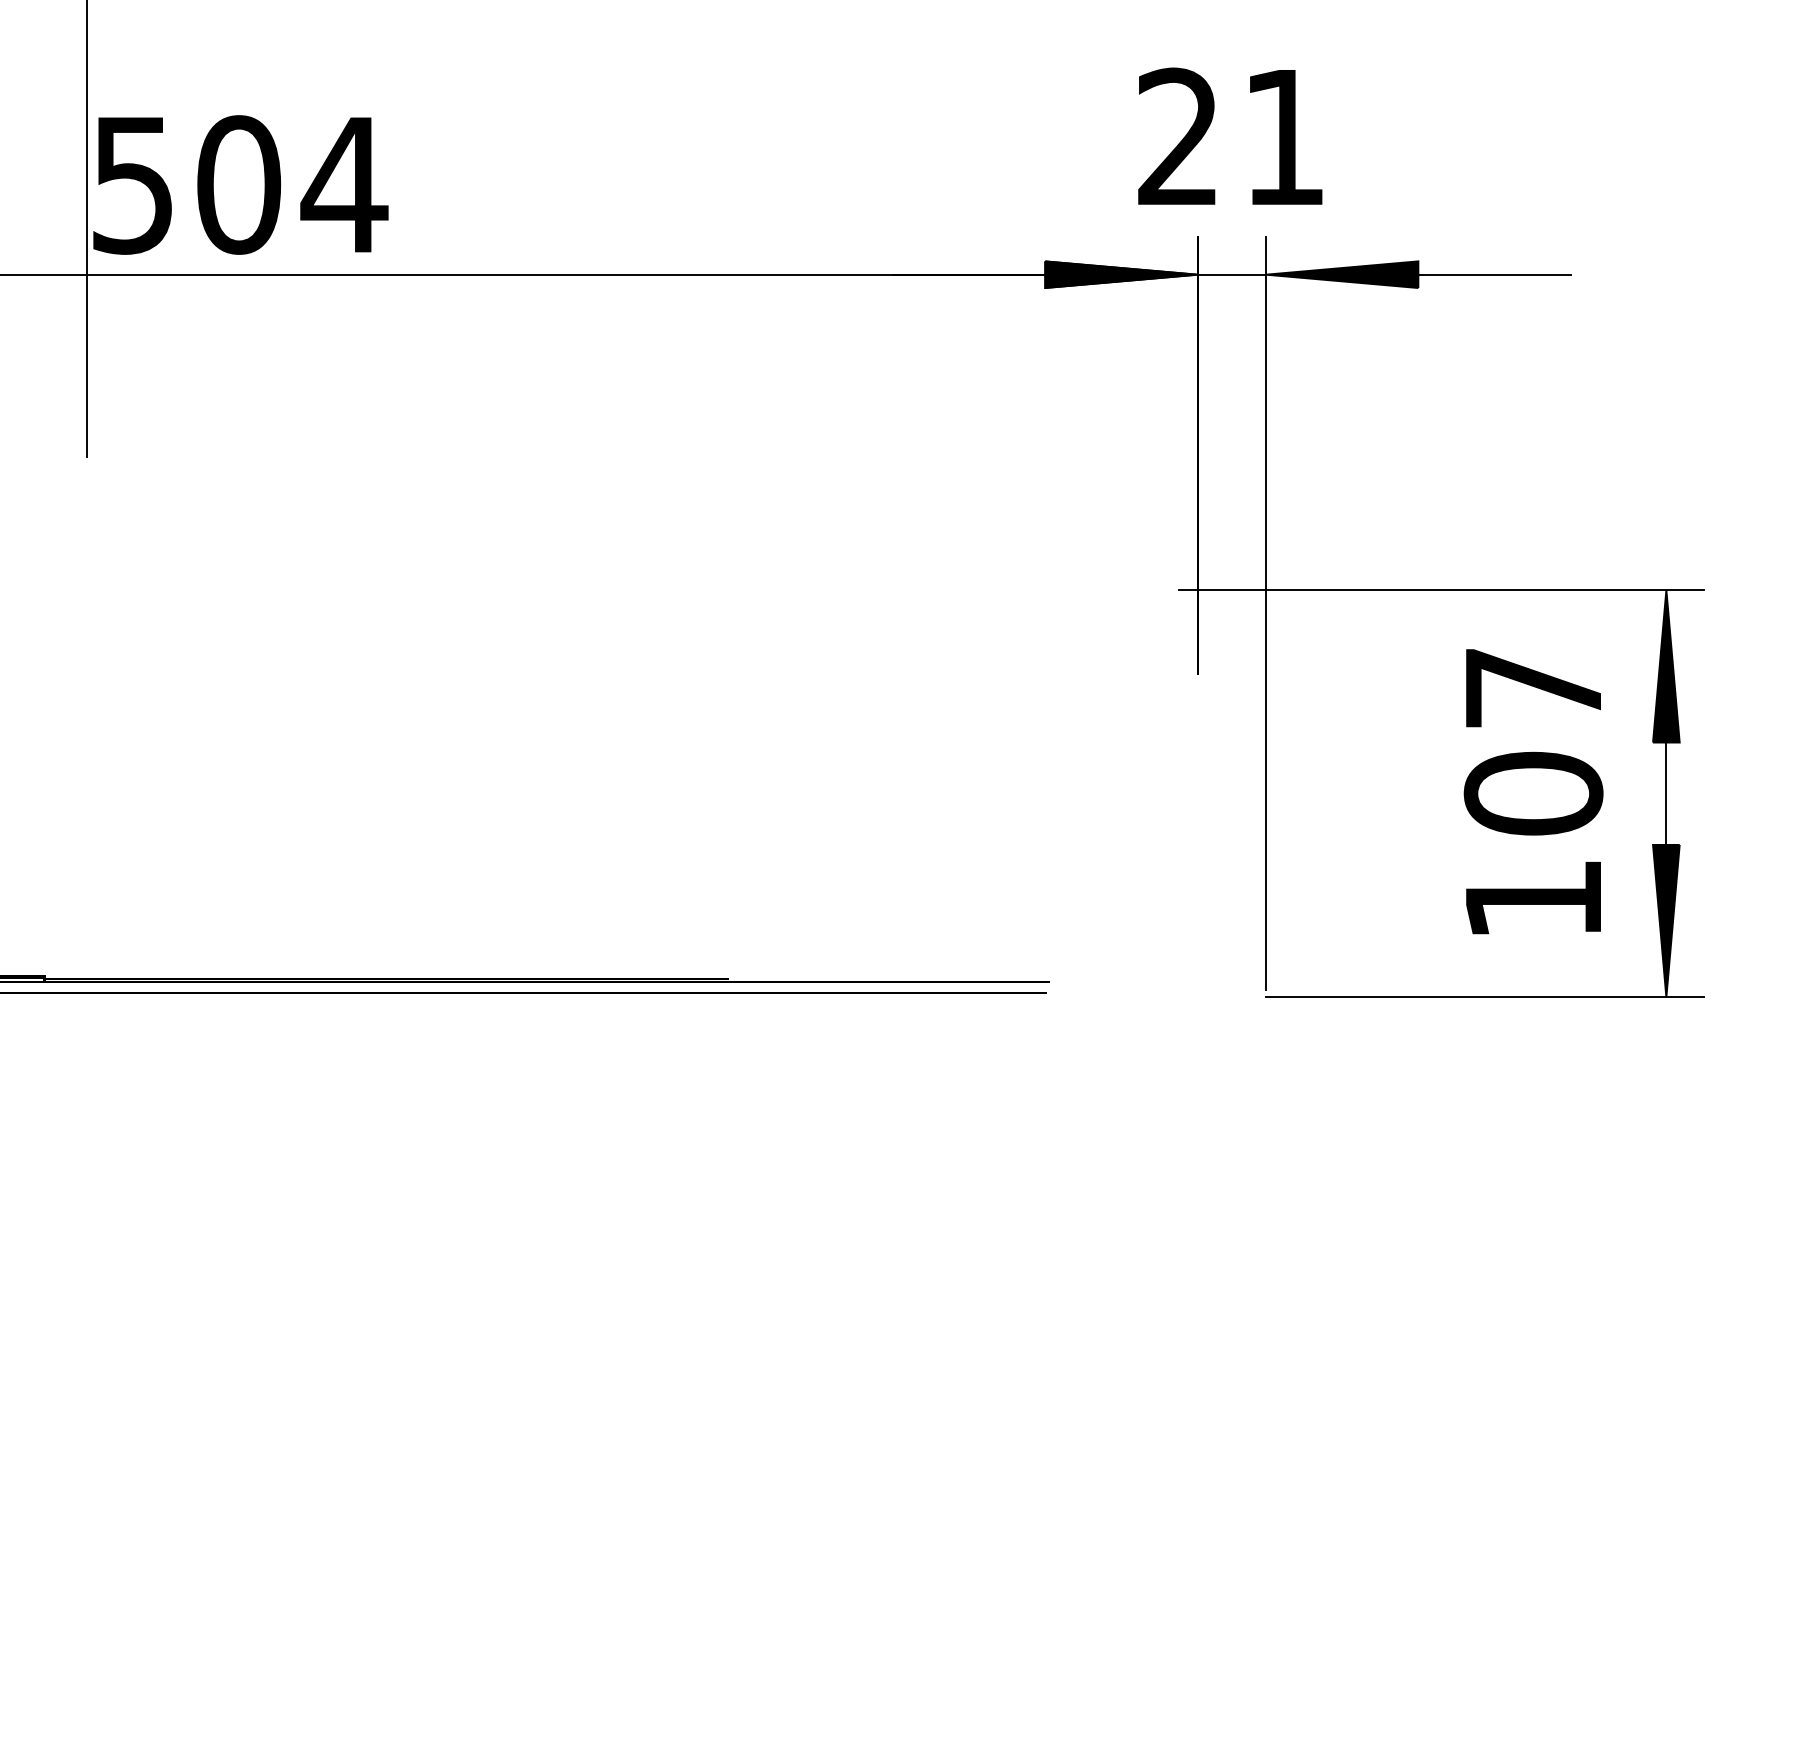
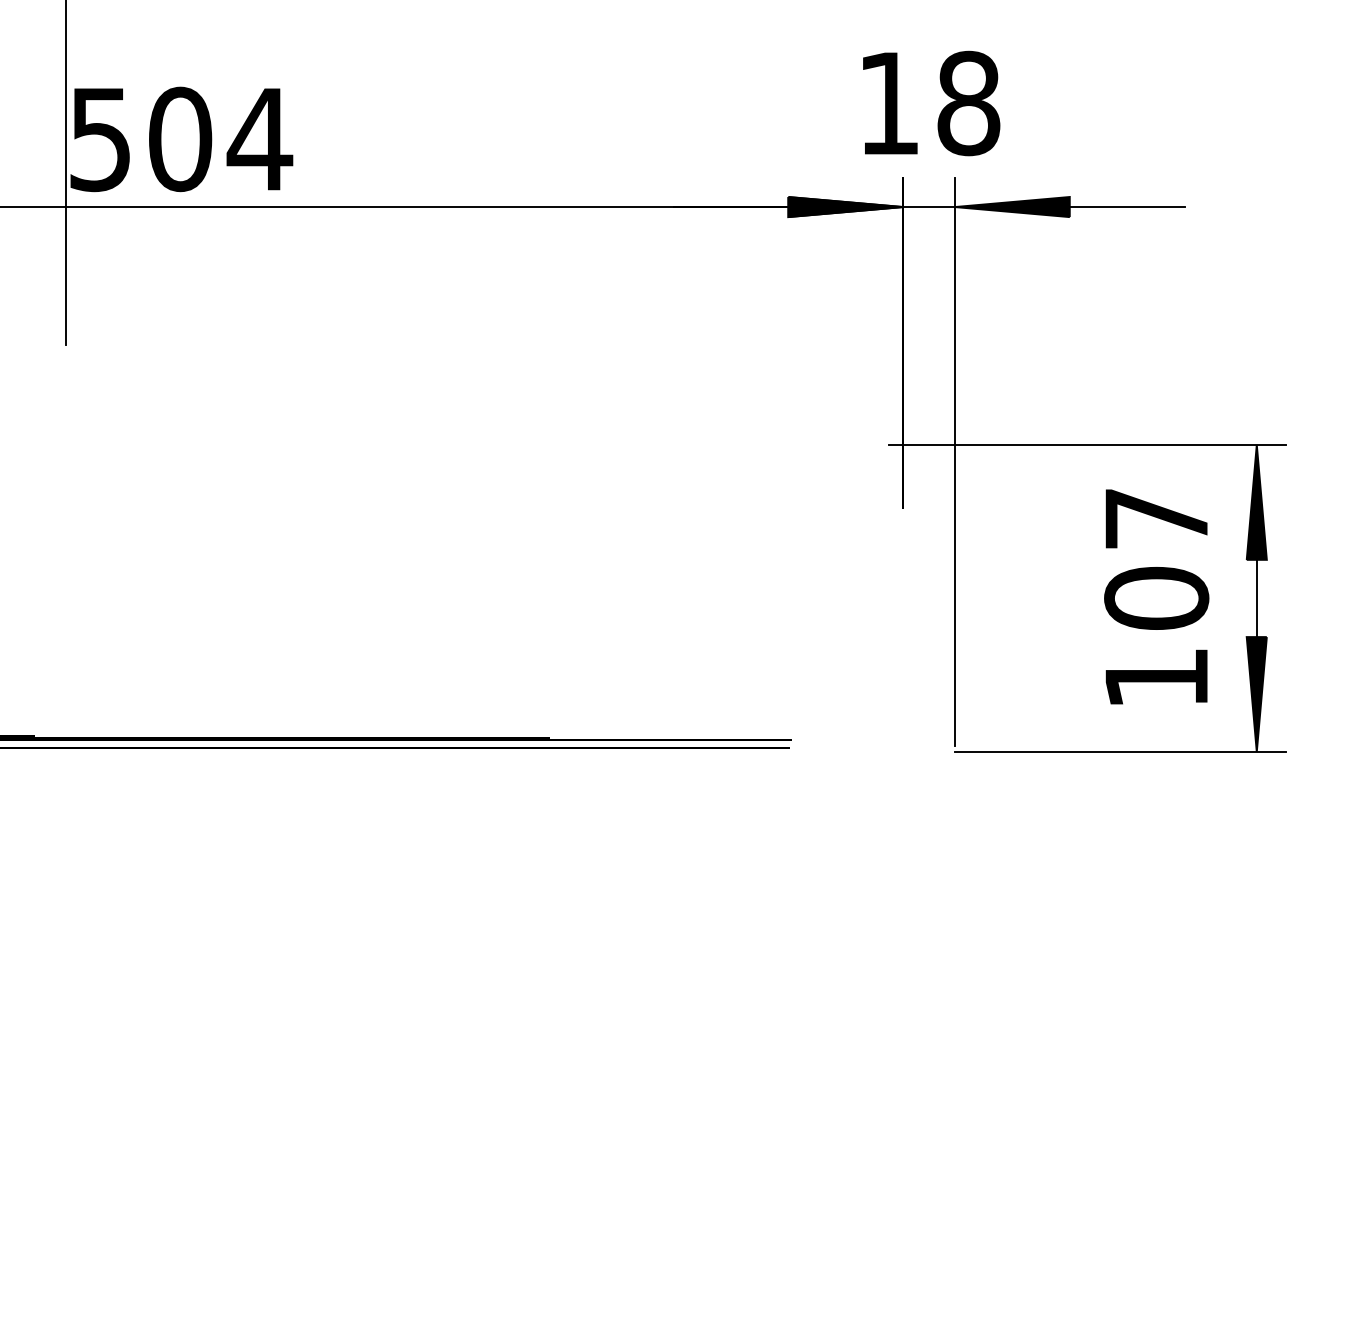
text: (1232, 137) -> (929, 103), 21 -> 18

